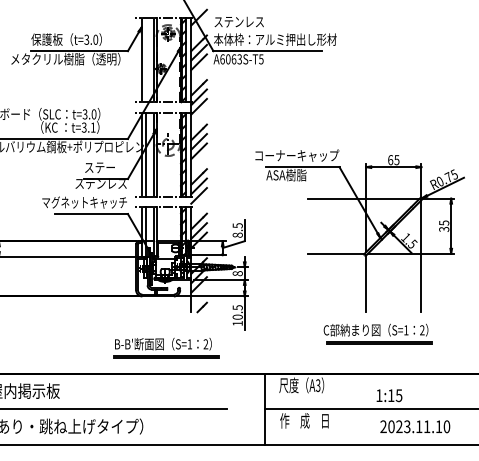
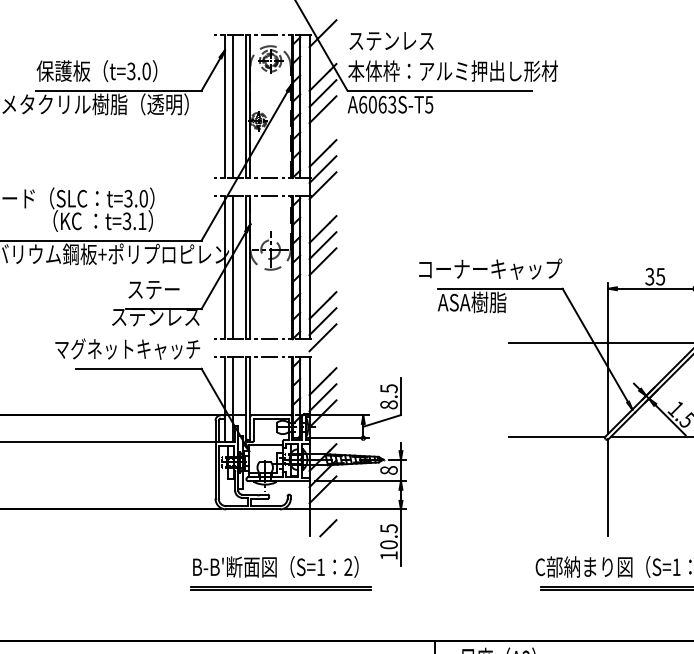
line: (146, 60) -> (233, 106), added
text: (390, 160) -> (649, 277), 65 -> 35
part: (166, 347) -> (281, 572), moved

